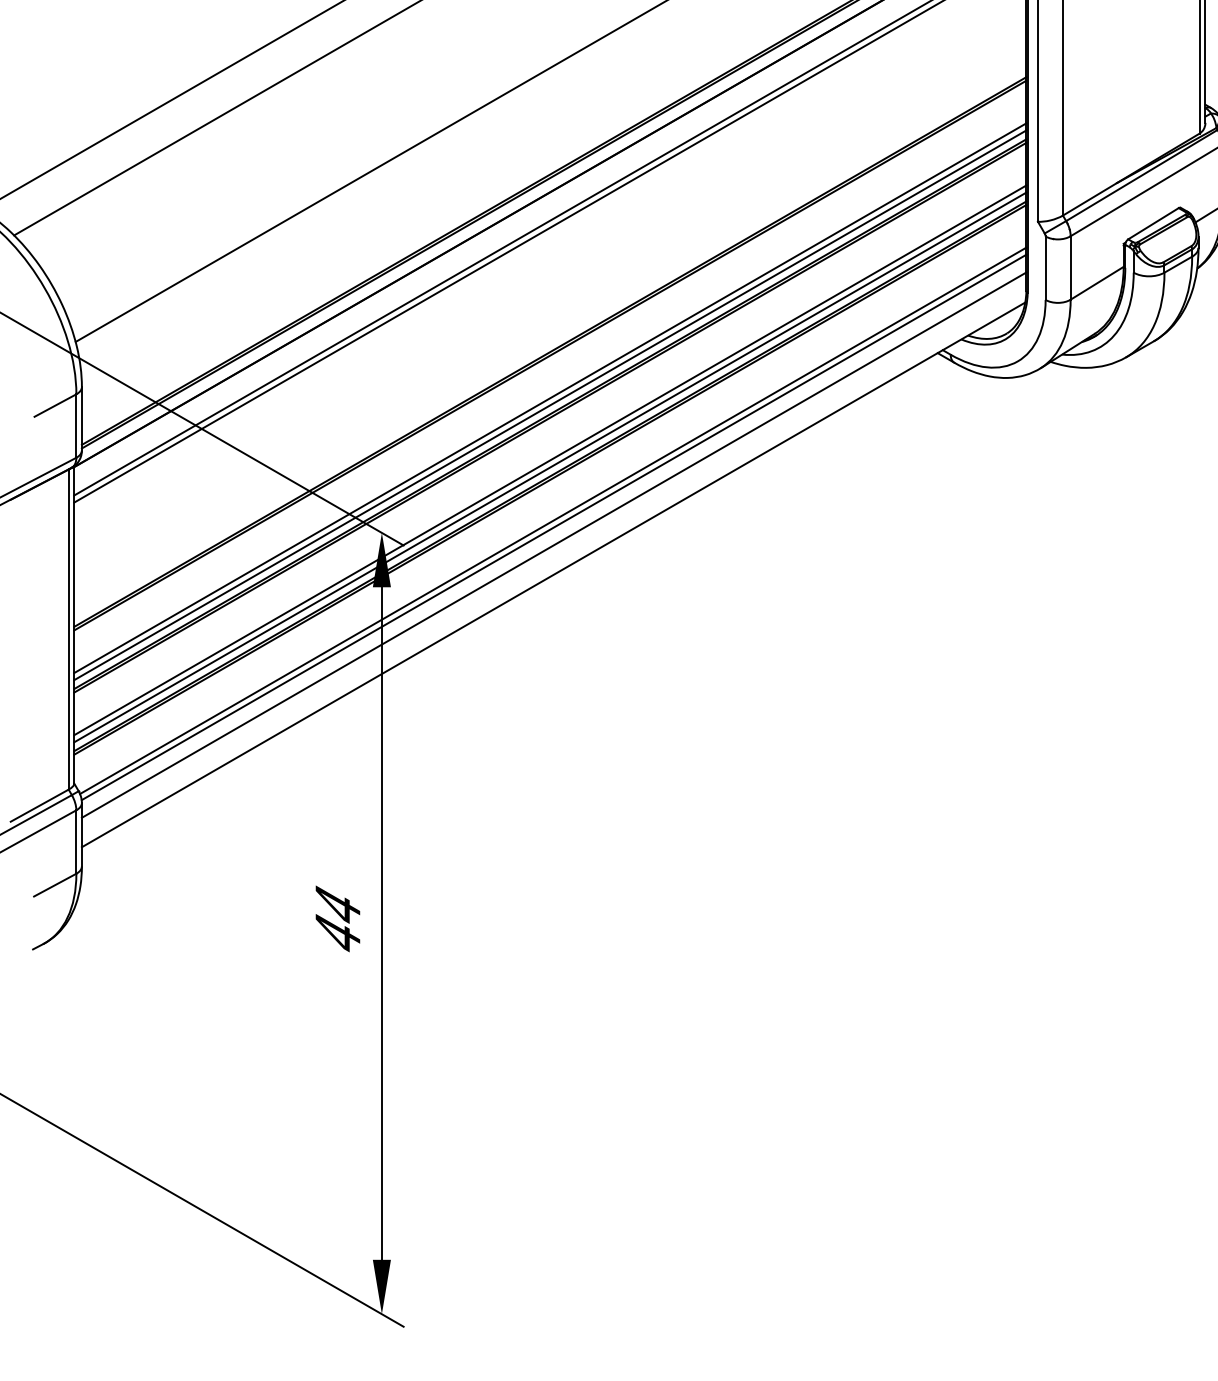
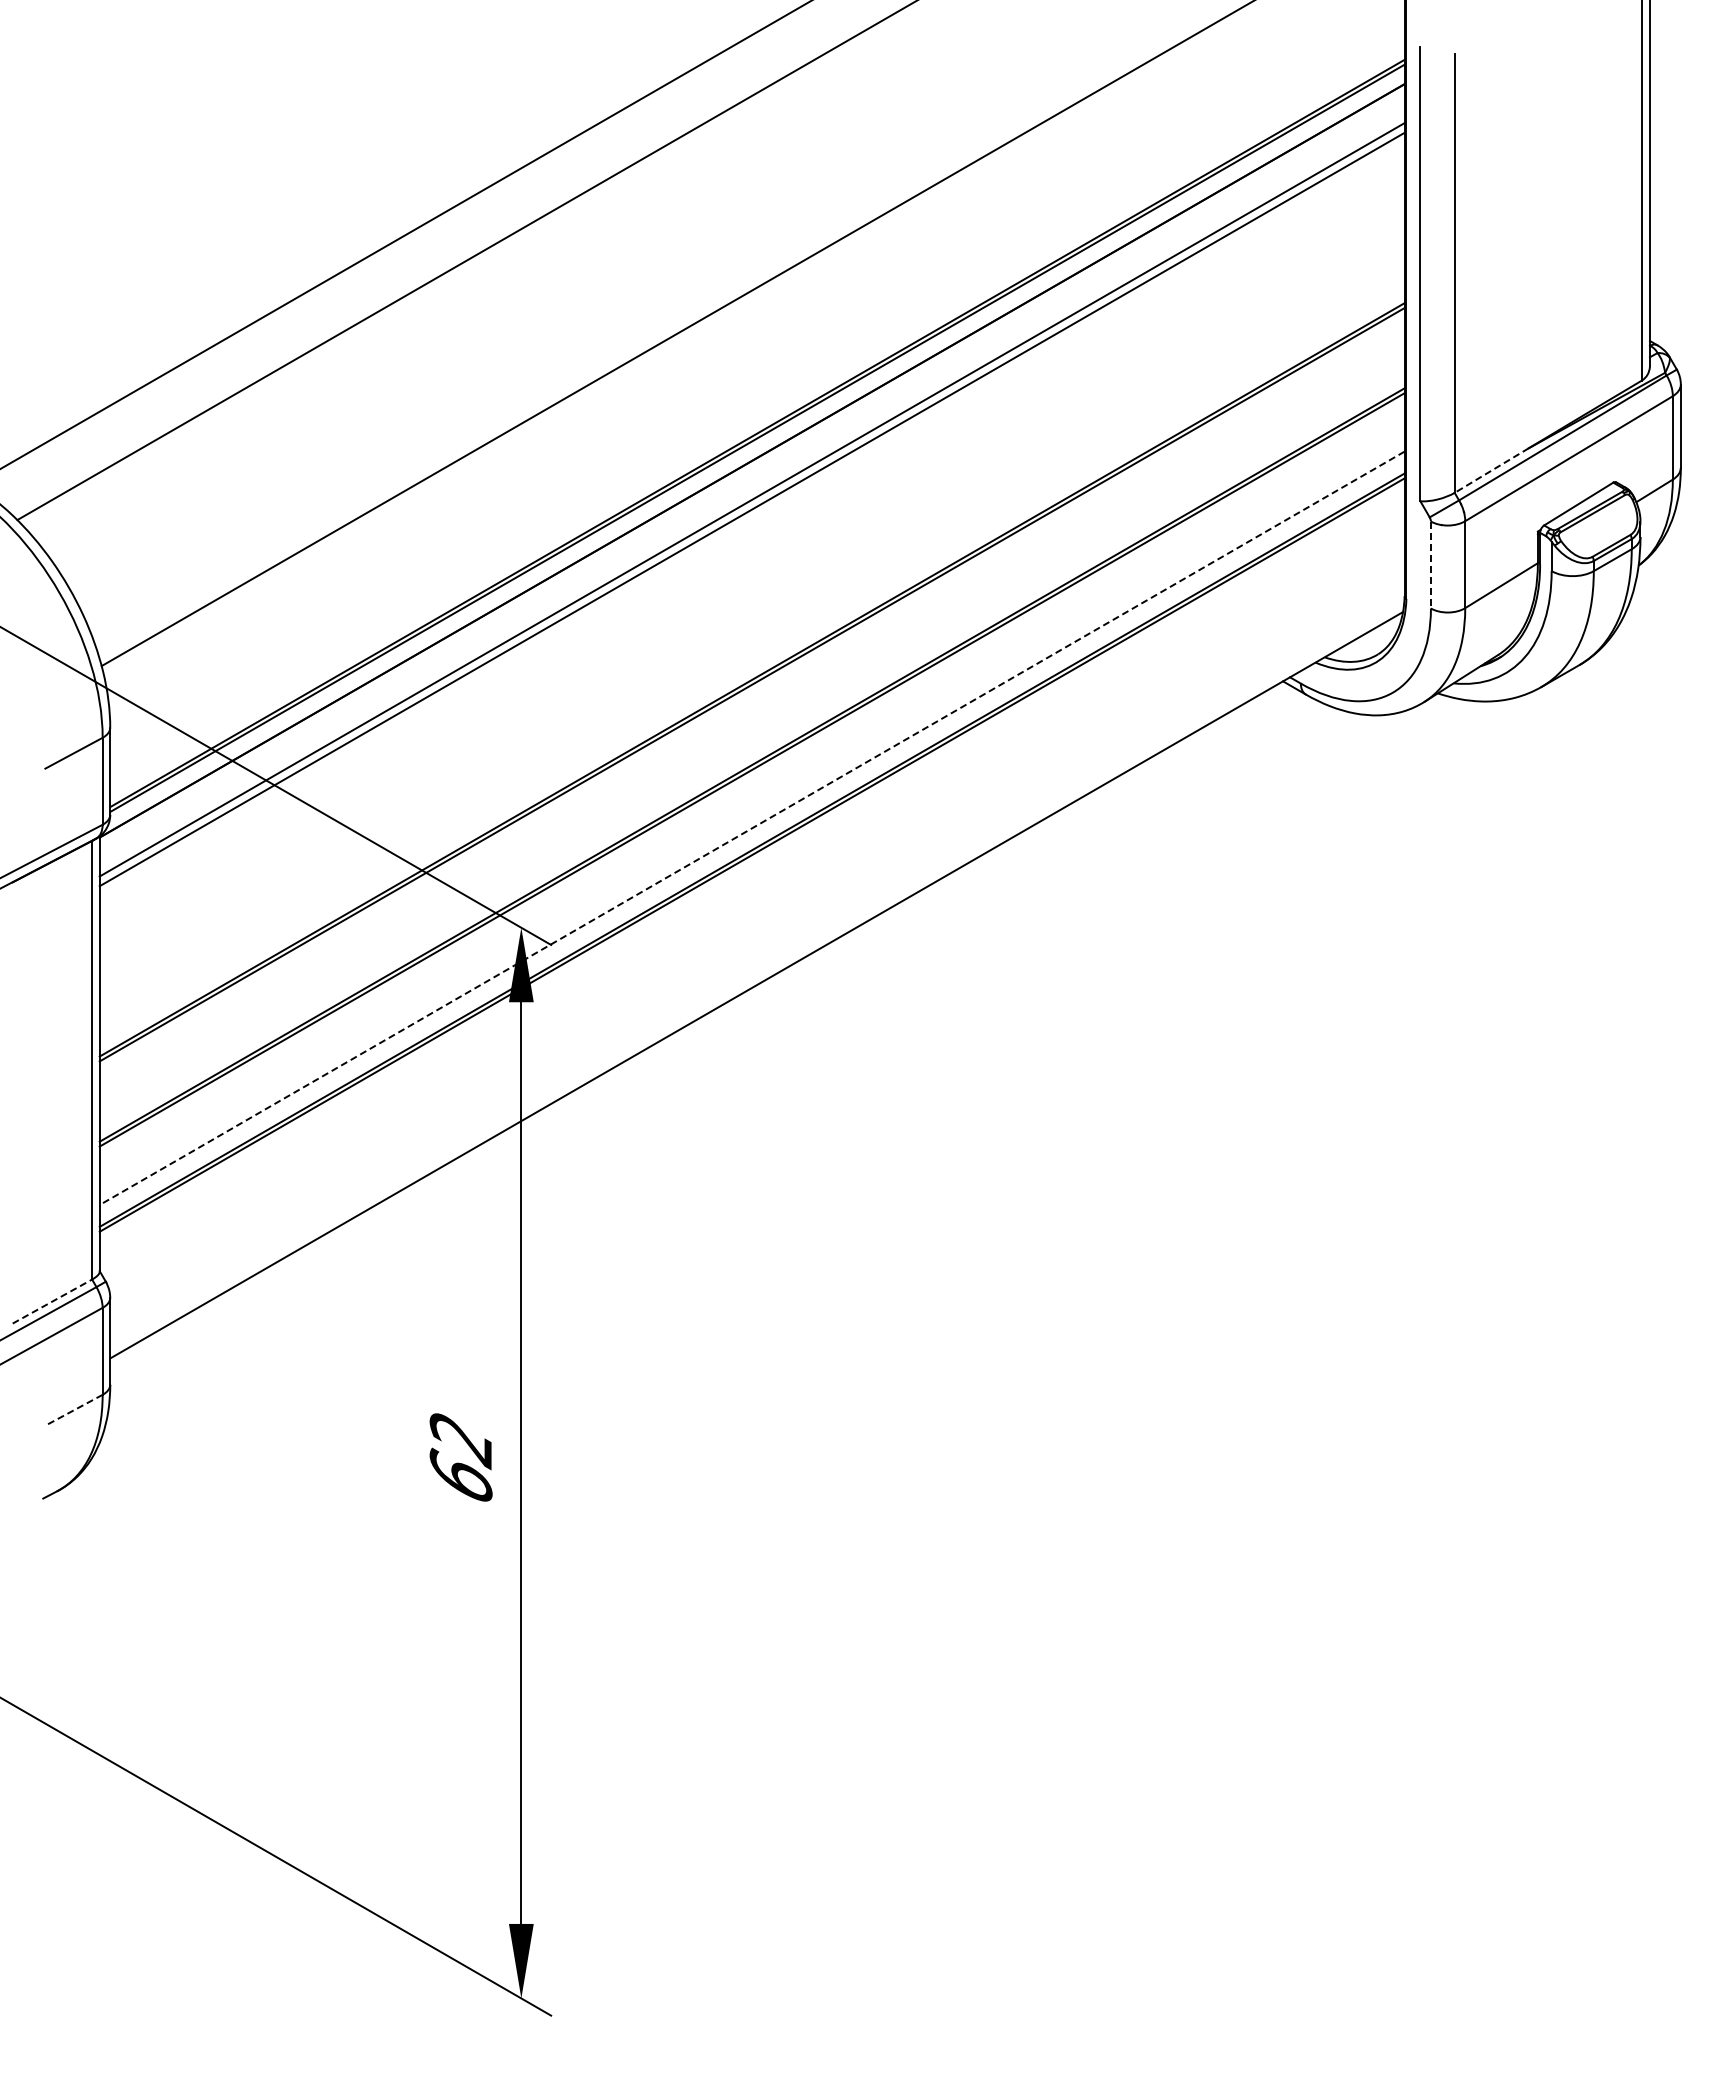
line: (1089, 199) -> (1491, 470), solid -> dashed
line: (1045, 268) -> (1430, 565), solid -> dashed
line: (549, 397) -> (751, 742), removed
line: (549, 405) -> (751, 752), removed
line: (549, 460) -> (751, 828), solid -> dashed
line: (549, 467) -> (751, 837), removed
line: (552, 520) -> (755, 910), removed
line: (553, 526) -> (756, 919), removed
line: (554, 545) -> (757, 944), removed
line: (39, 805) -> (52, 1301), solid -> dashed
line: (55, 885) -> (73, 1410), solid -> dashed
text: (337, 918) -> (460, 1456), 44 -> 62

